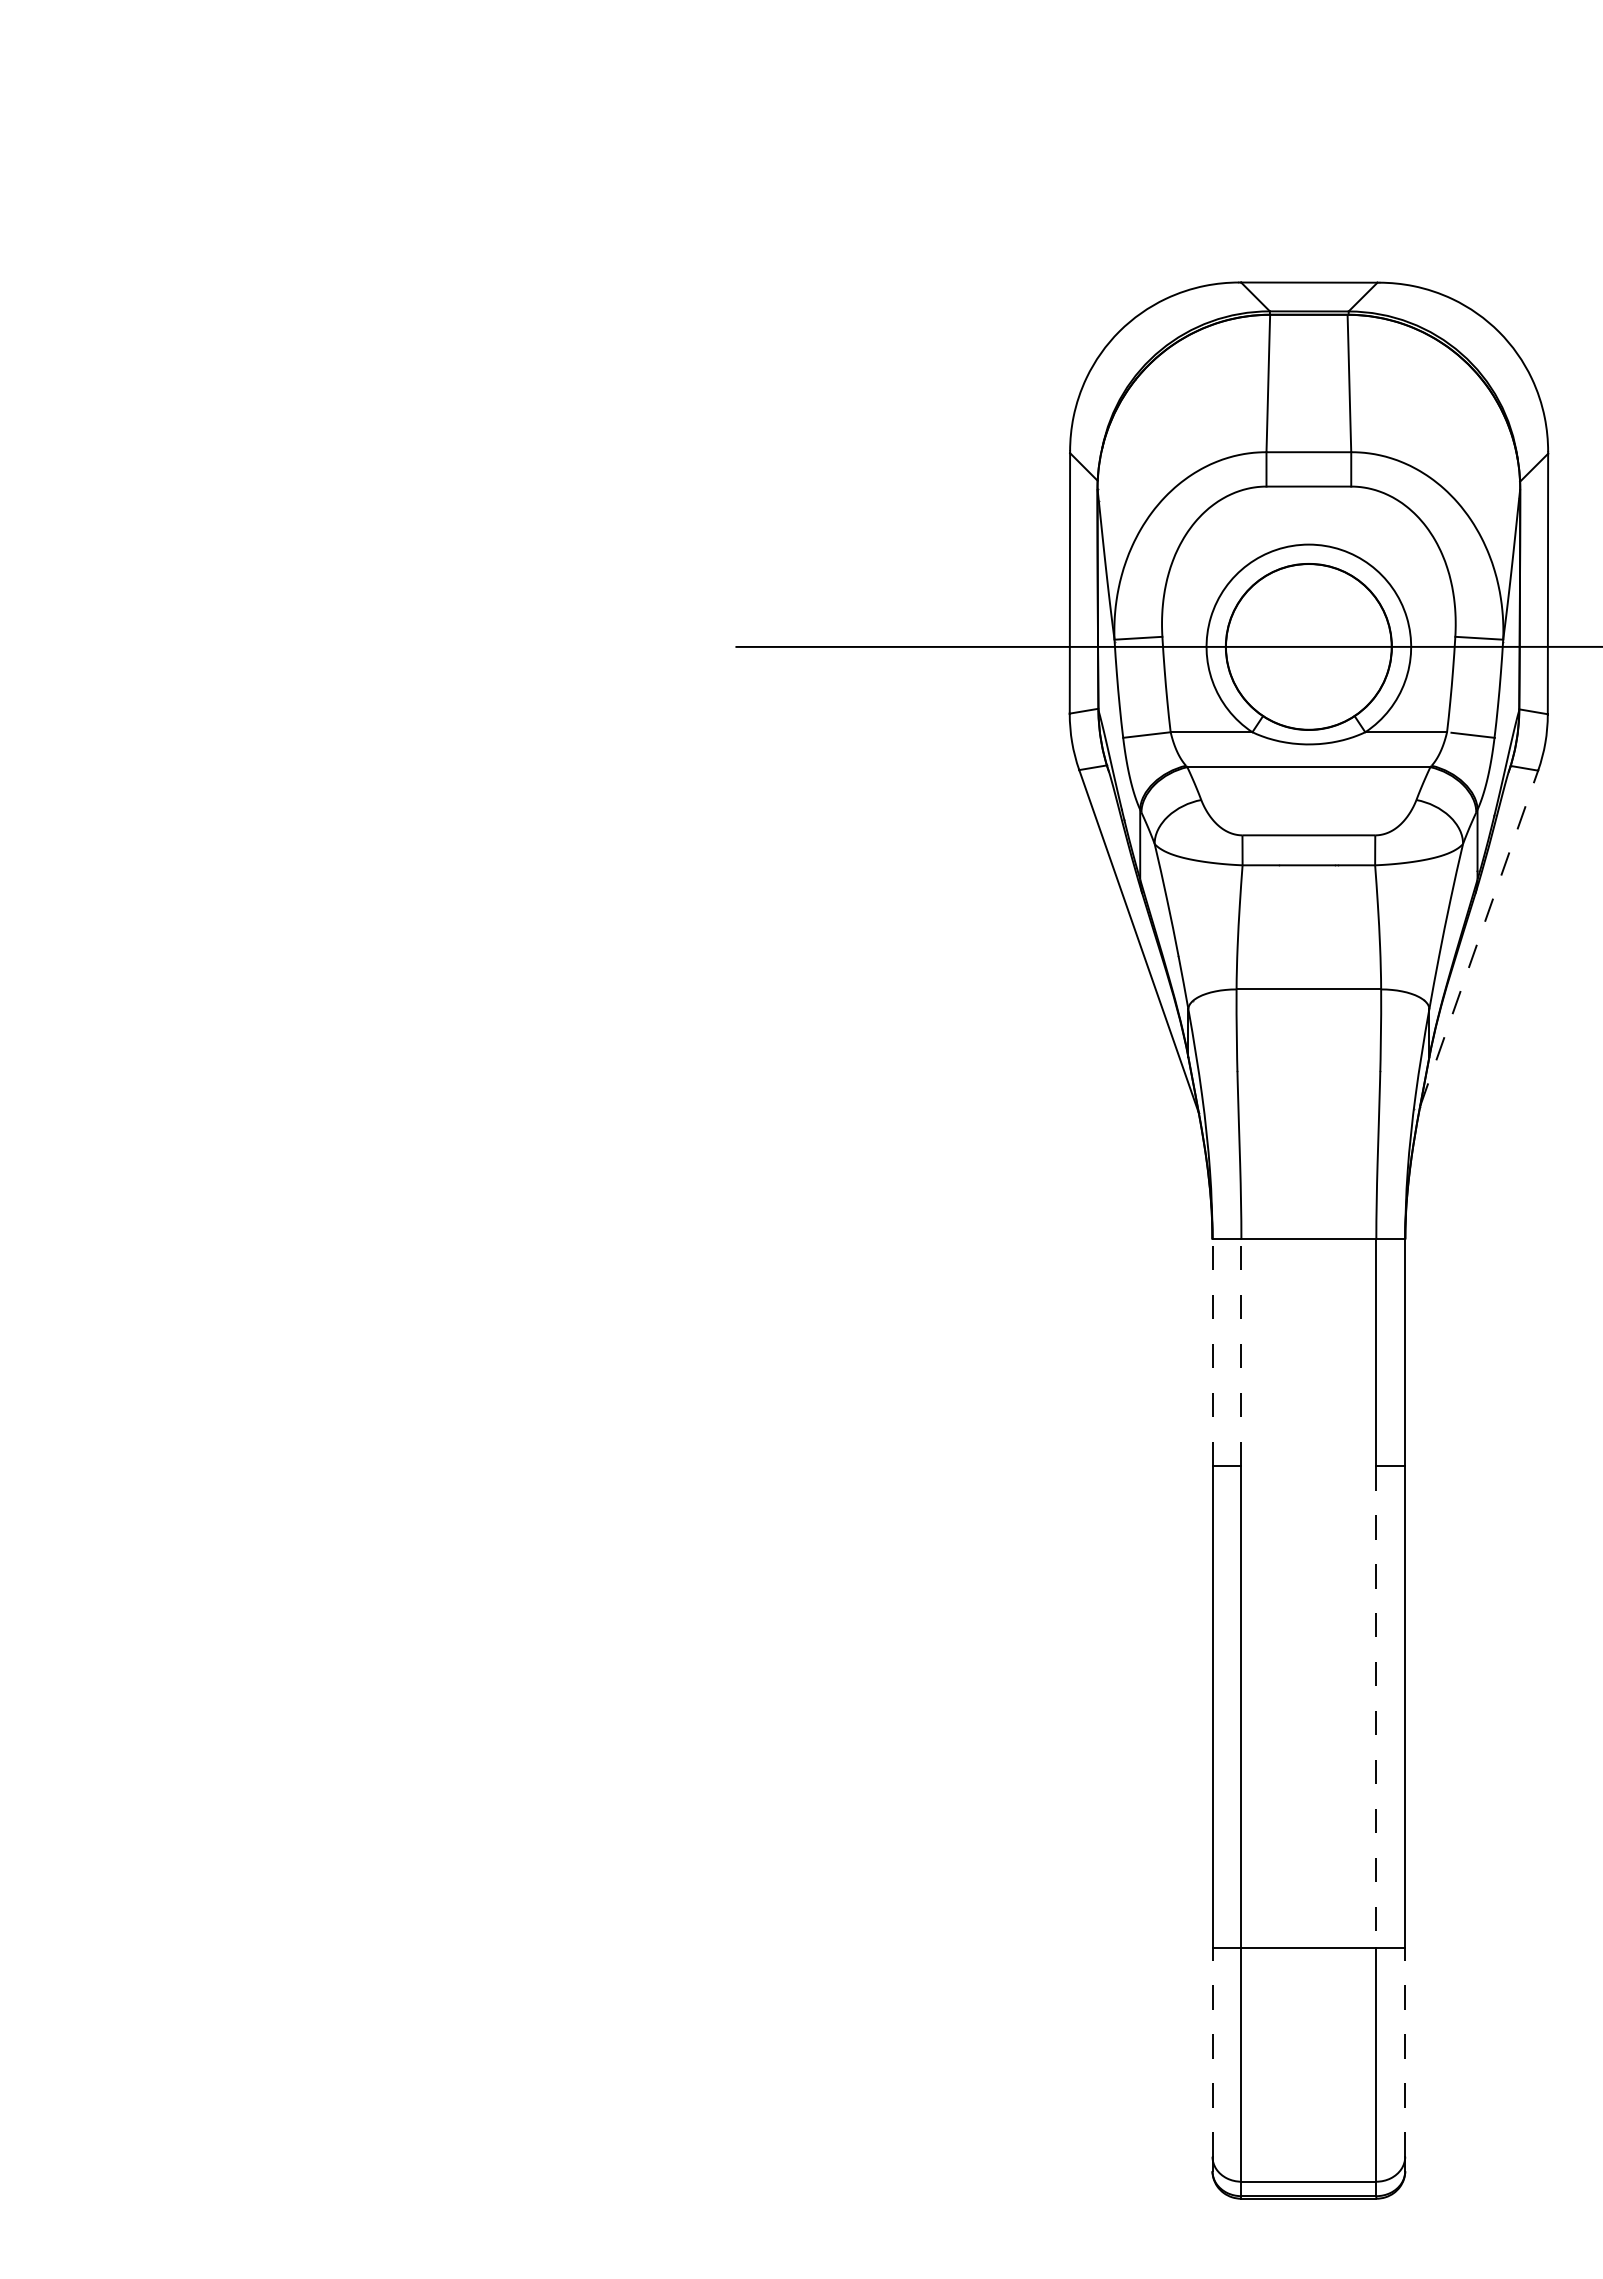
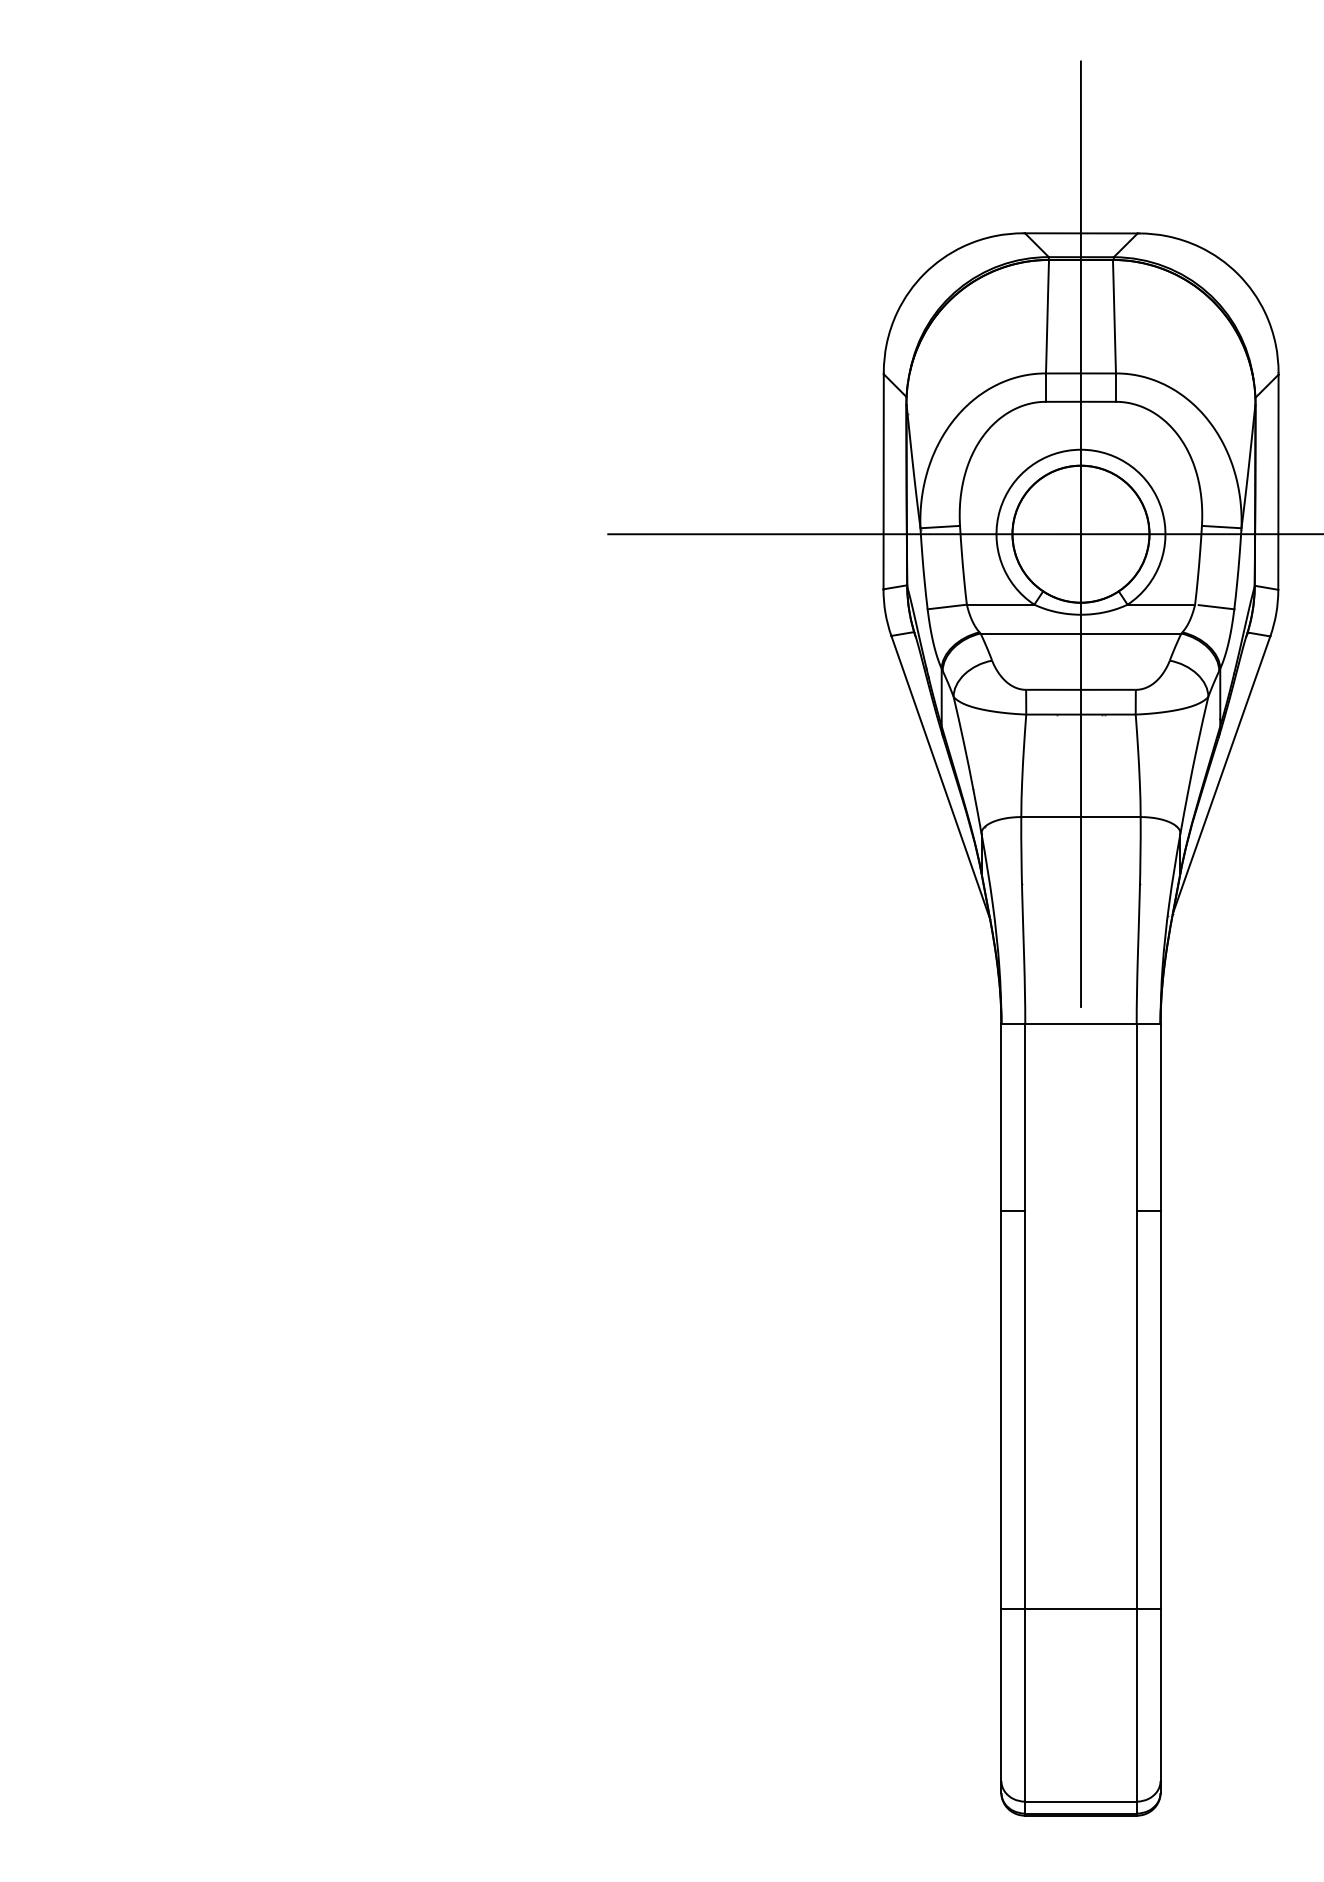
line: (1308, 646) -> (1080, 533), added
line: (1479, 938) -> (1221, 775), dashed -> solid
line: (1212, 1352) -> (1001, 1116), dashed -> solid
line: (1241, 1352) -> (1025, 1116), dashed -> solid
line: (1376, 1707) -> (1136, 1410), dashed -> solid
line: (1212, 2051) -> (1001, 1694), dashed -> solid
line: (1405, 2051) -> (1160, 1694), dashed -> solid

